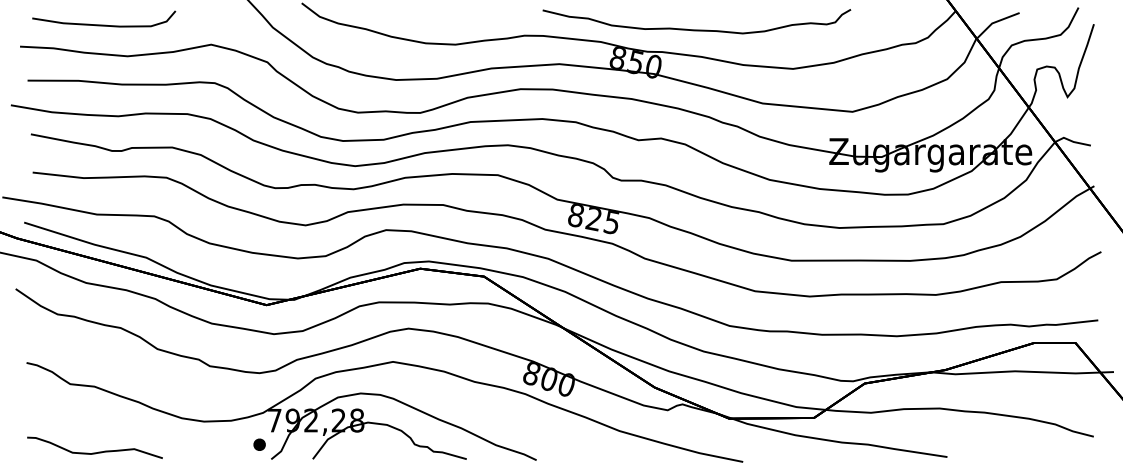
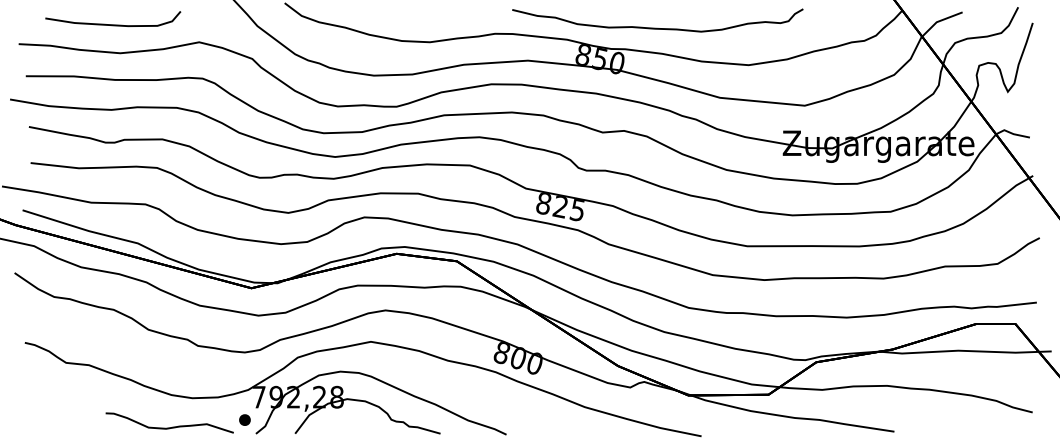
curve: (104, 24) -> (113, 24), moved
curve: (94, 452) -> (169, 427), moved

